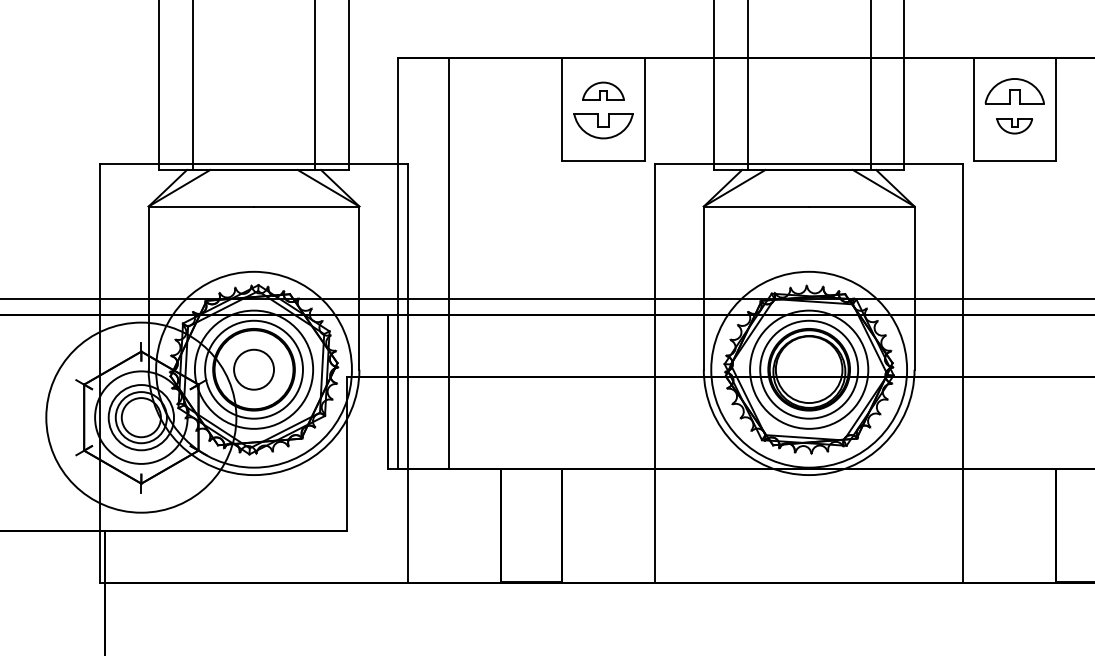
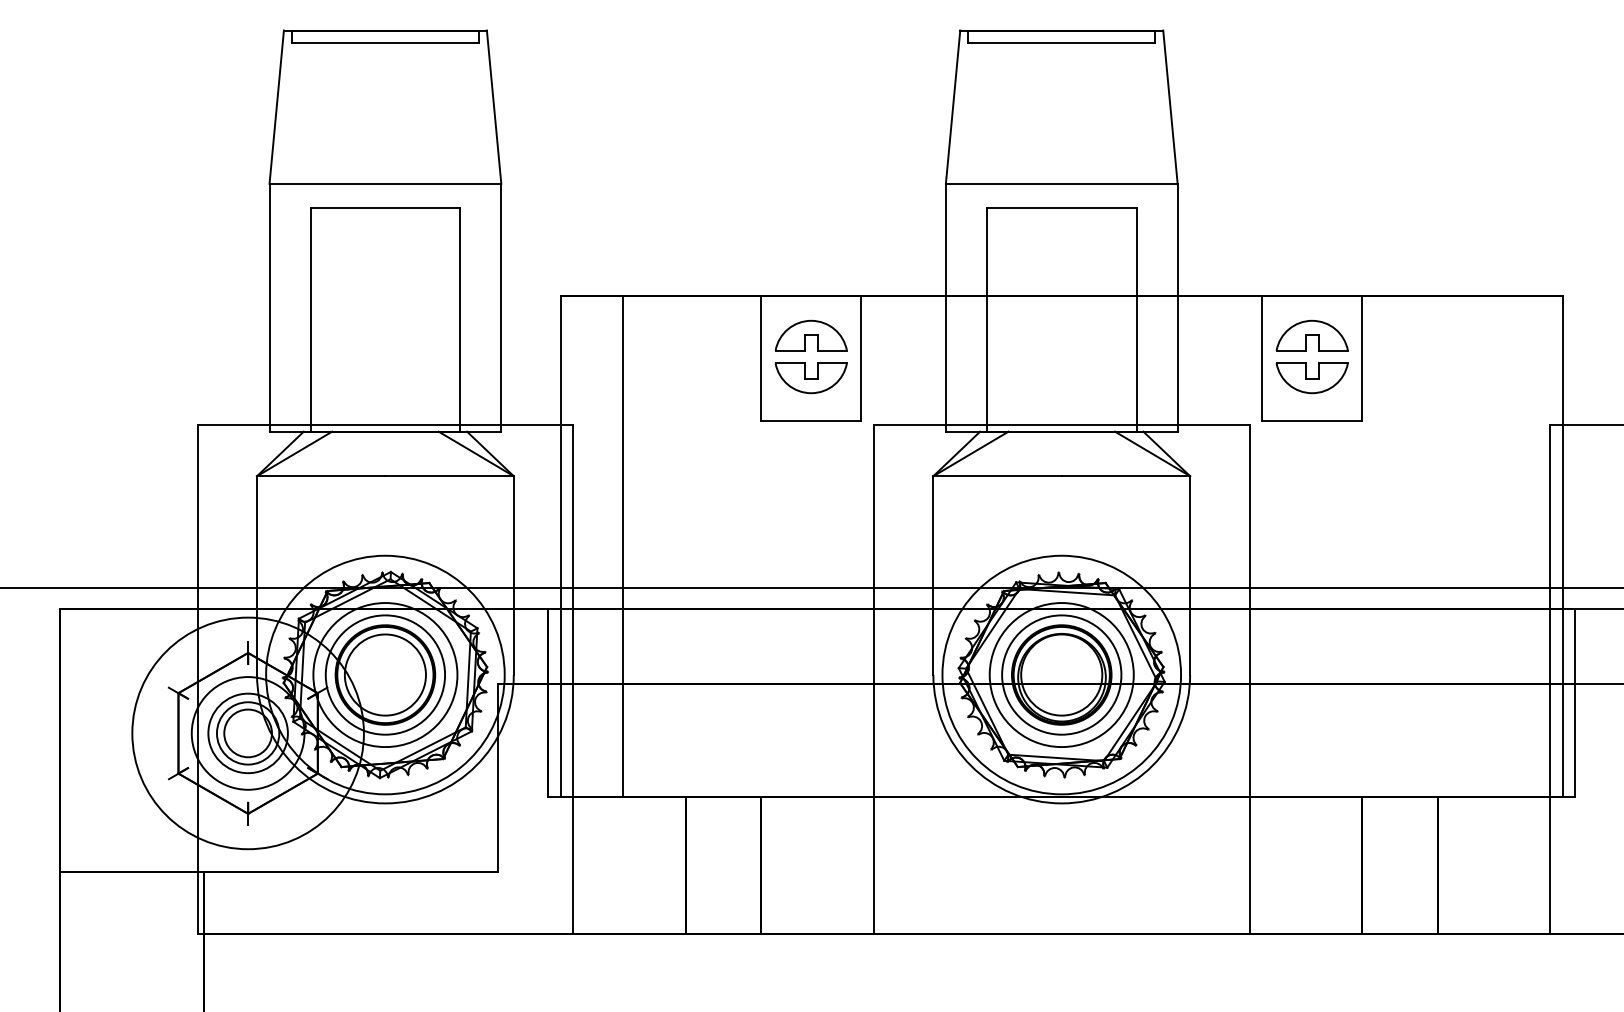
part: (602, 91) -> (810, 335), size x1.43
part: (1014, 126) -> (1311, 378), size x1.67
circle: (253, 369) -> (384, 674), size x1.67

